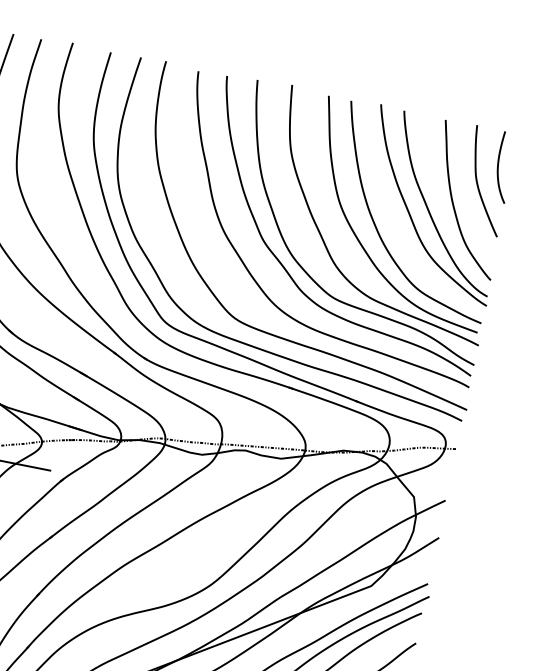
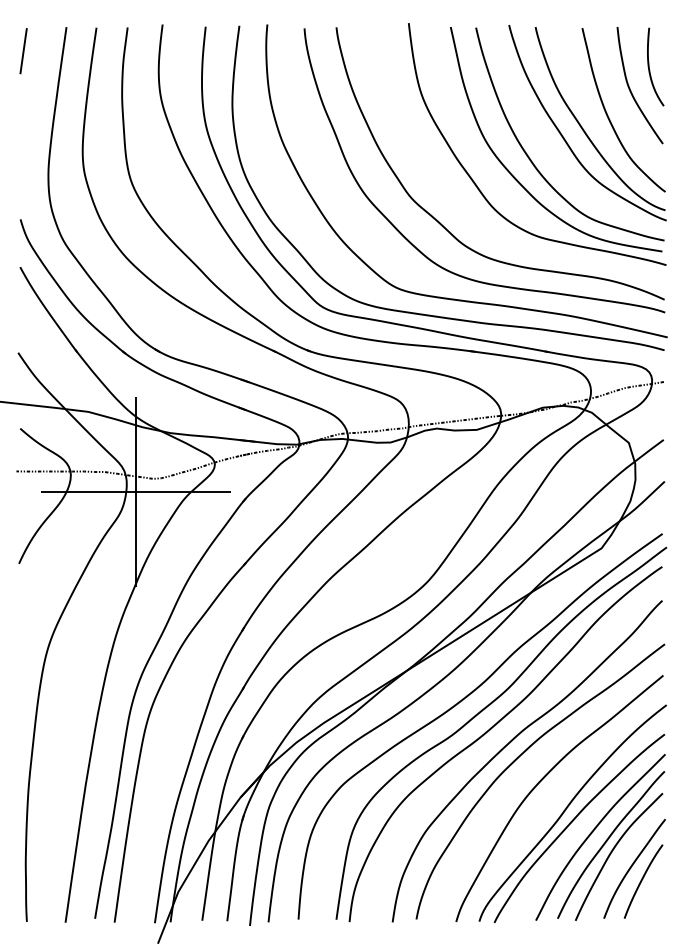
curve: (308, 273) -> (466, 223), removed

